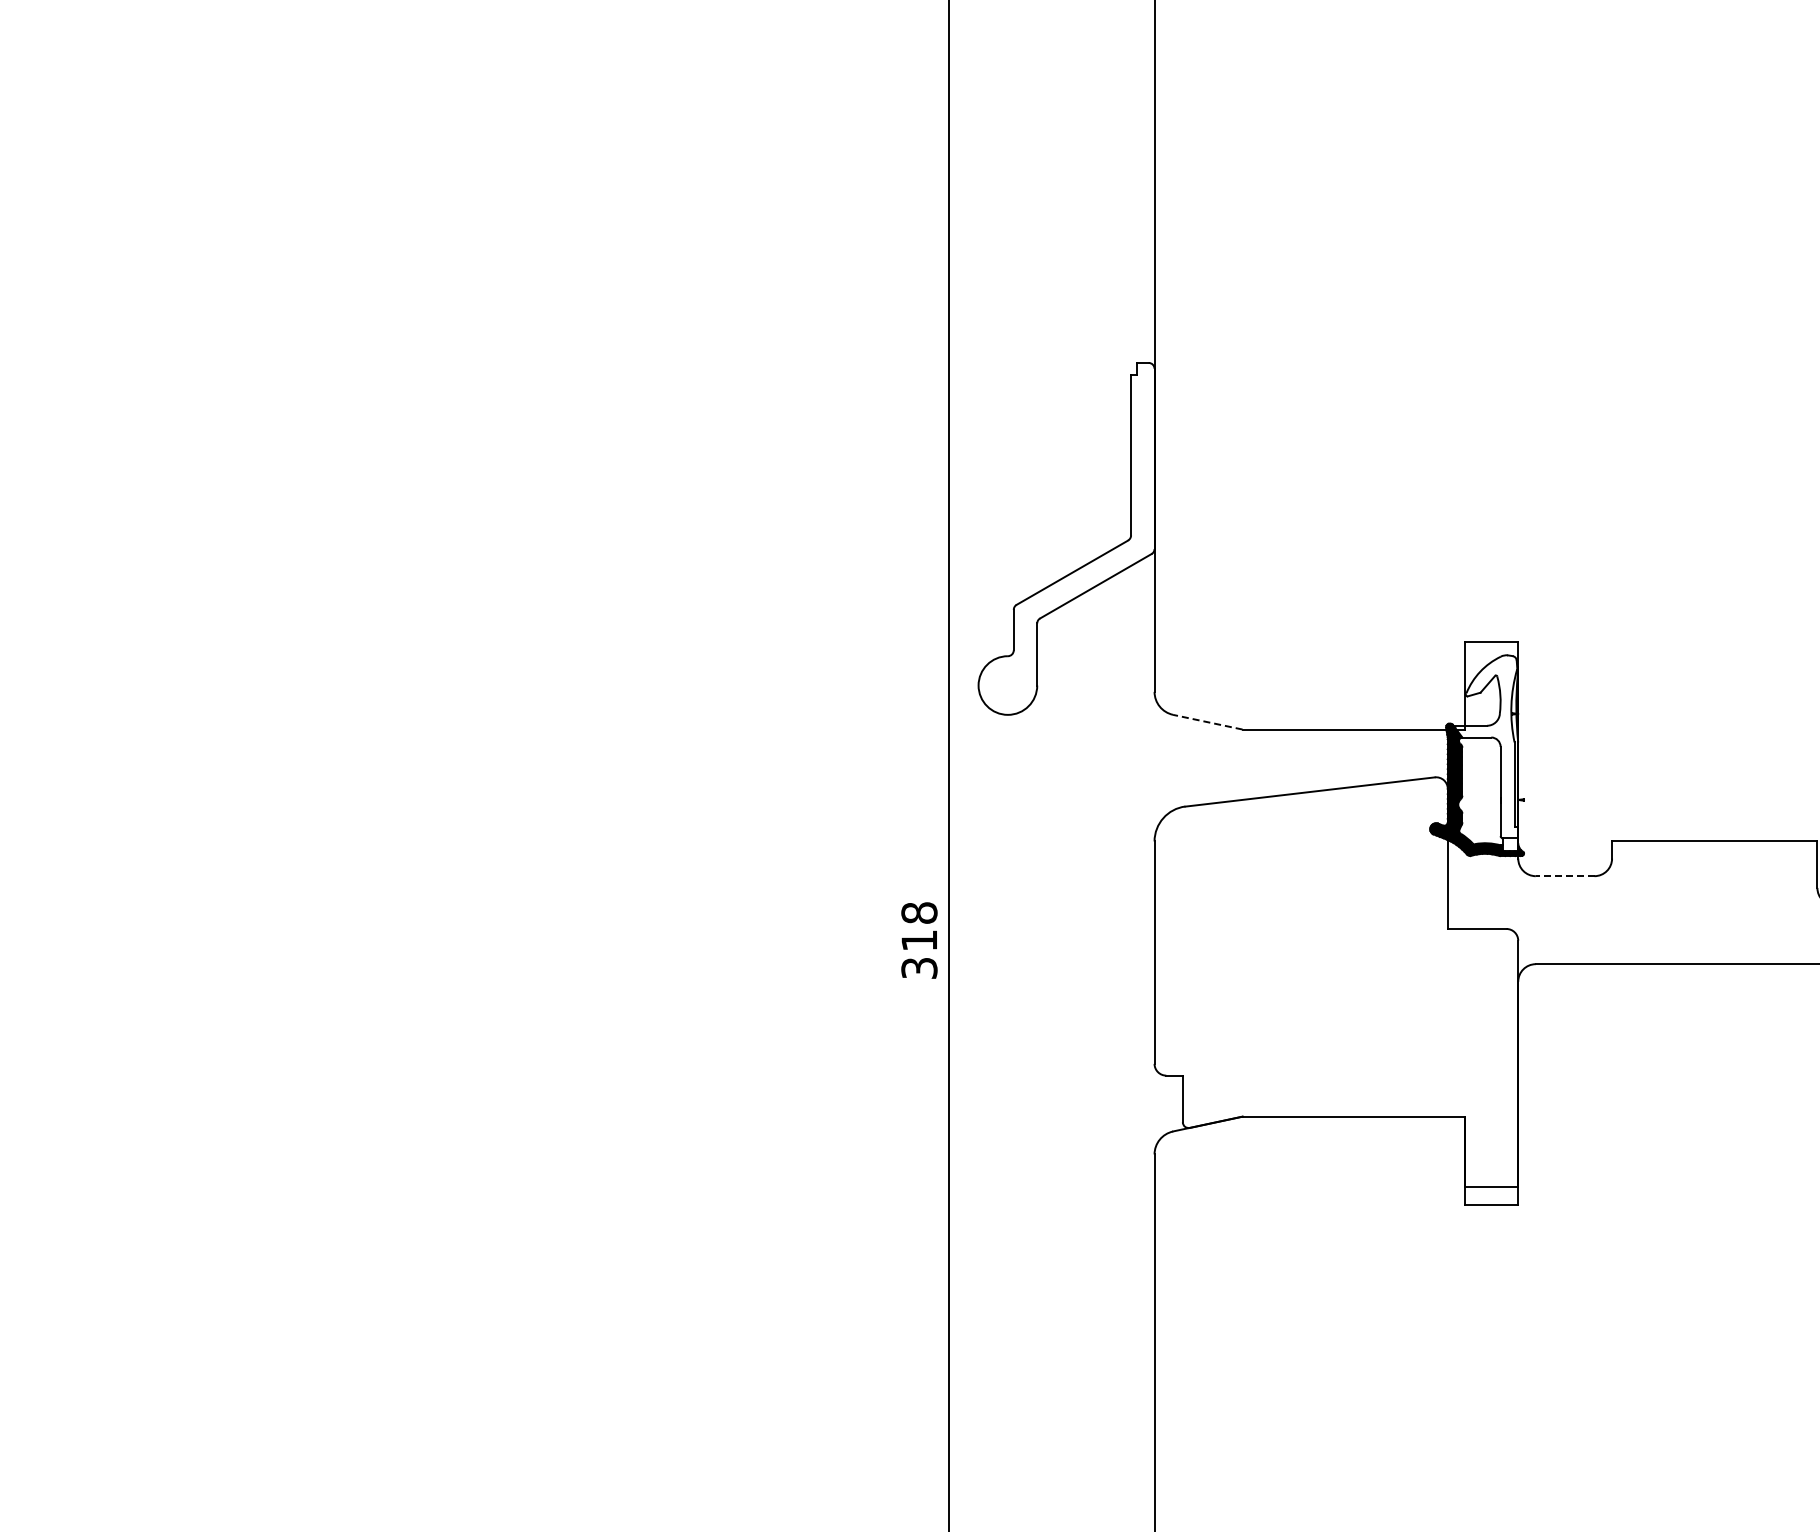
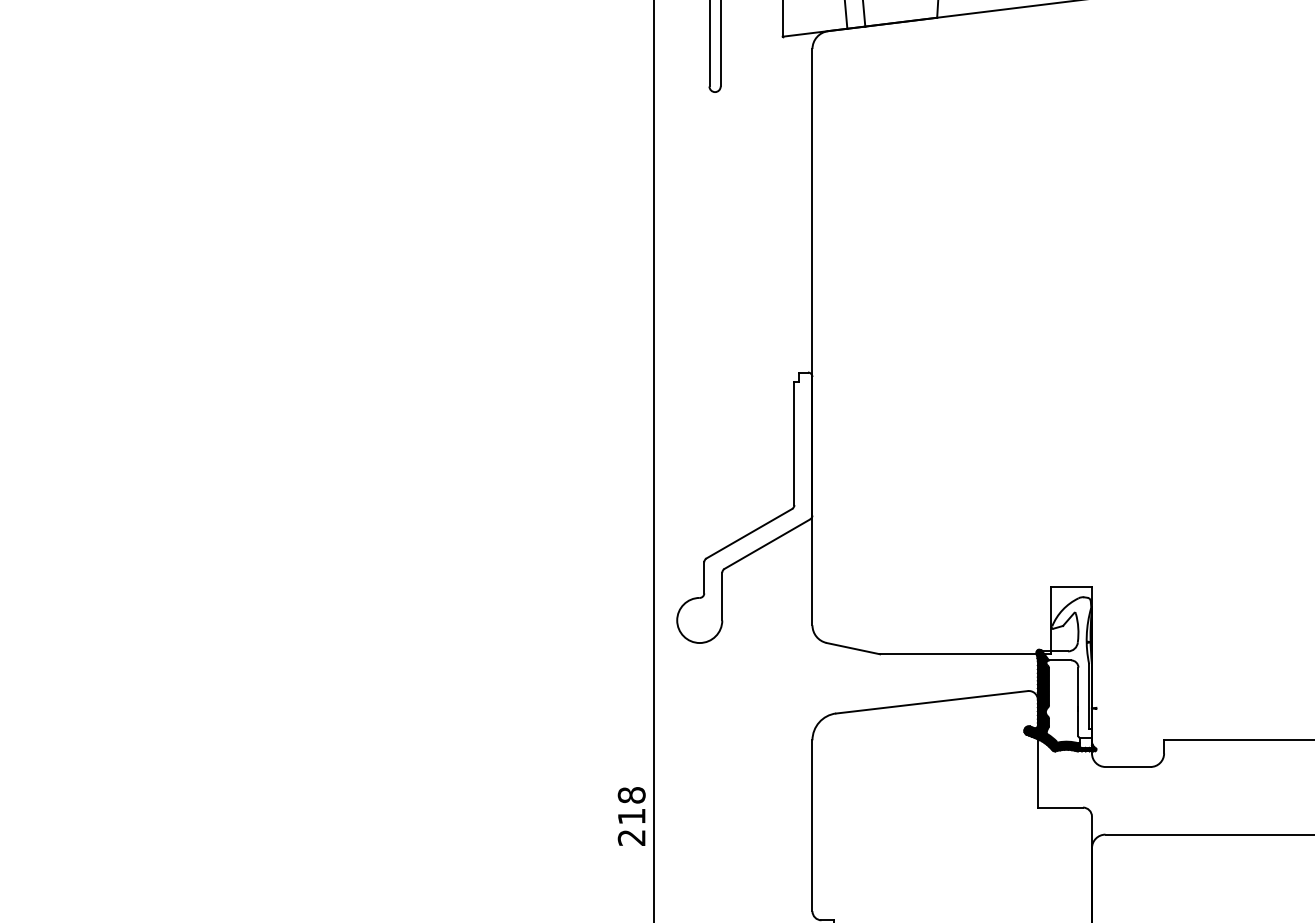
line: (1207, 722) -> (853, 648), dashed -> solid
line: (1564, 876) -> (1127, 767), dashed -> solid
text: (919, 968) -> (631, 837), 318 -> 218

